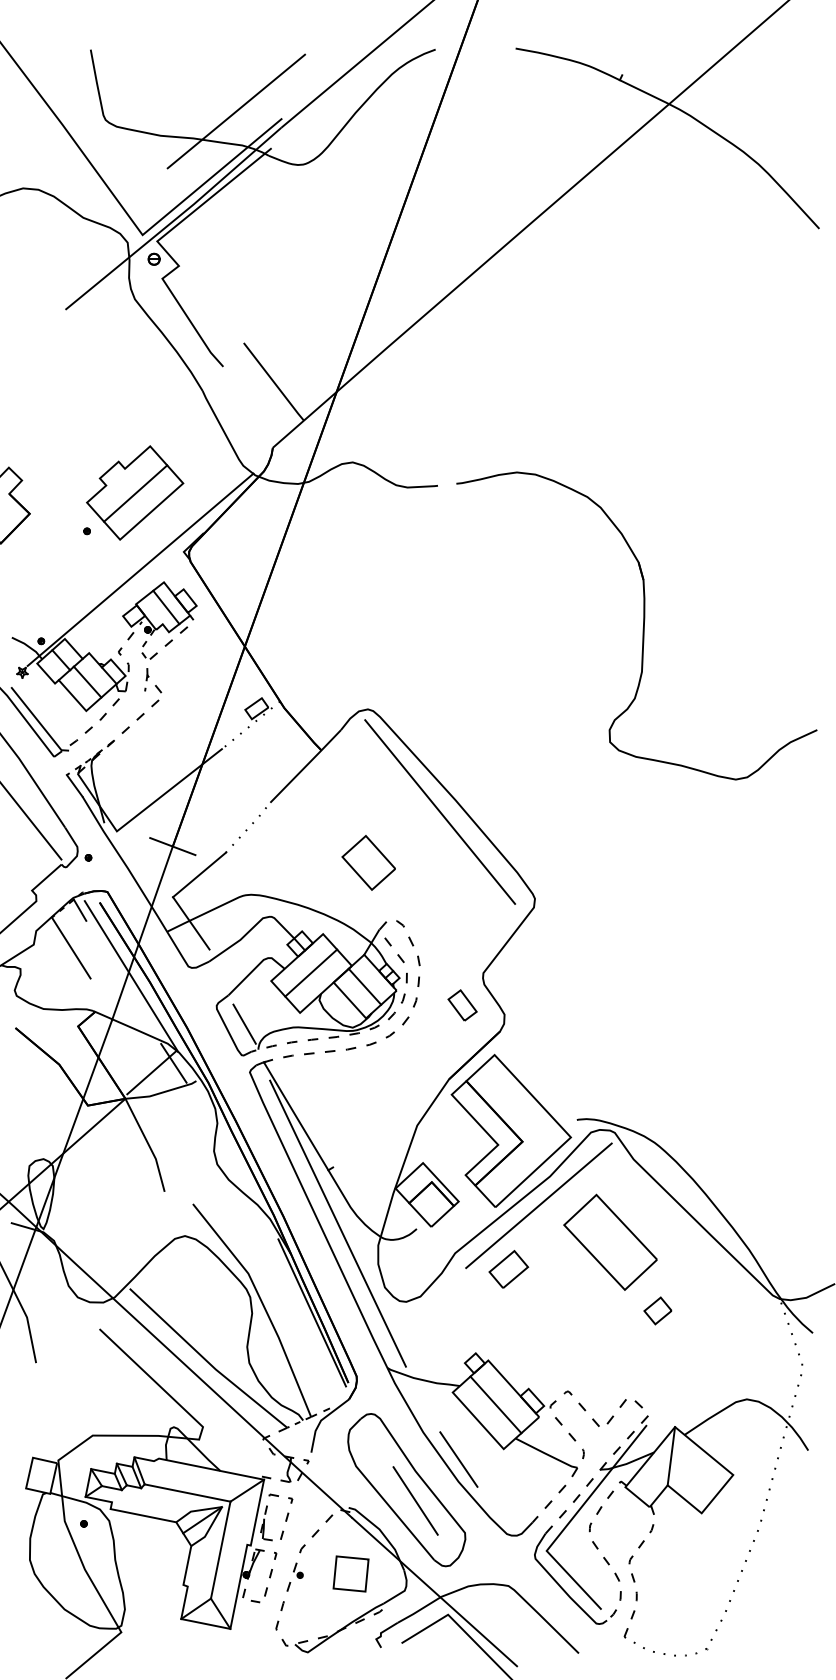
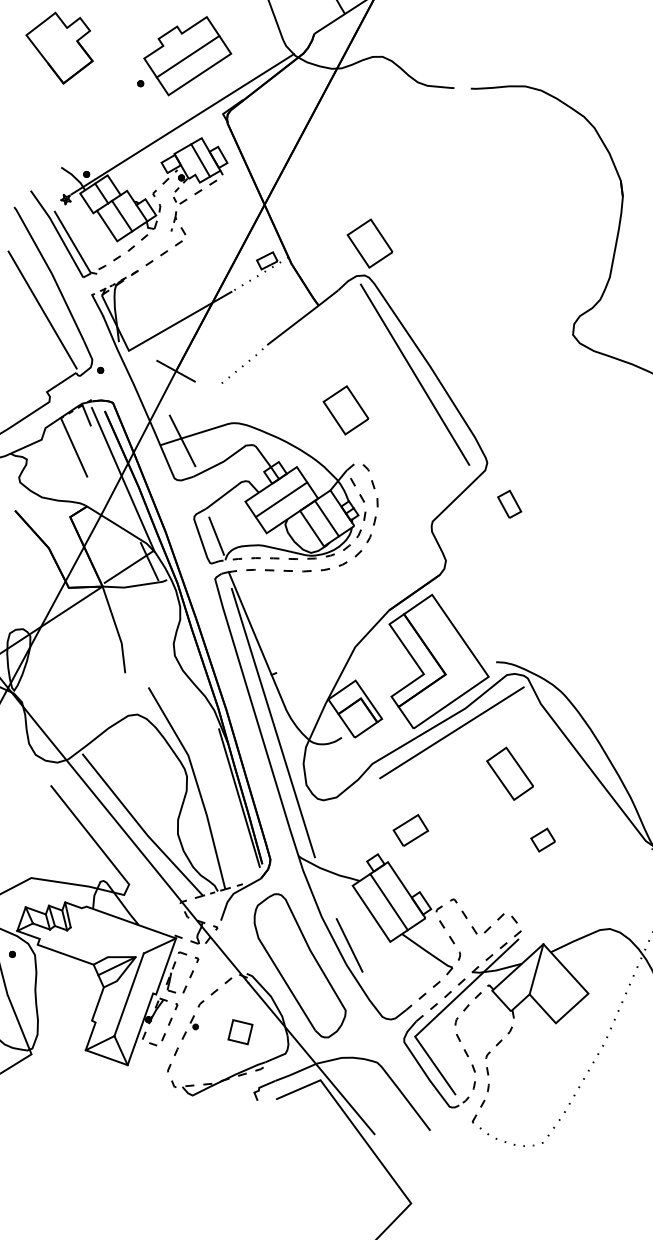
part: (368, 672) -> (369, 243), added
line: (199, 874) -> (195, 399), removed
part: (462, 1005) -> (509, 504), moved
part: (610, 1241) -> (510, 773), size x0.6
part: (508, 1269) -> (410, 830), moved
line: (187, 1492) -> (107, 939), removed
line: (415, 1500) -> (306, 975), removed
part: (350, 1573) -> (240, 1031), size x0.7

